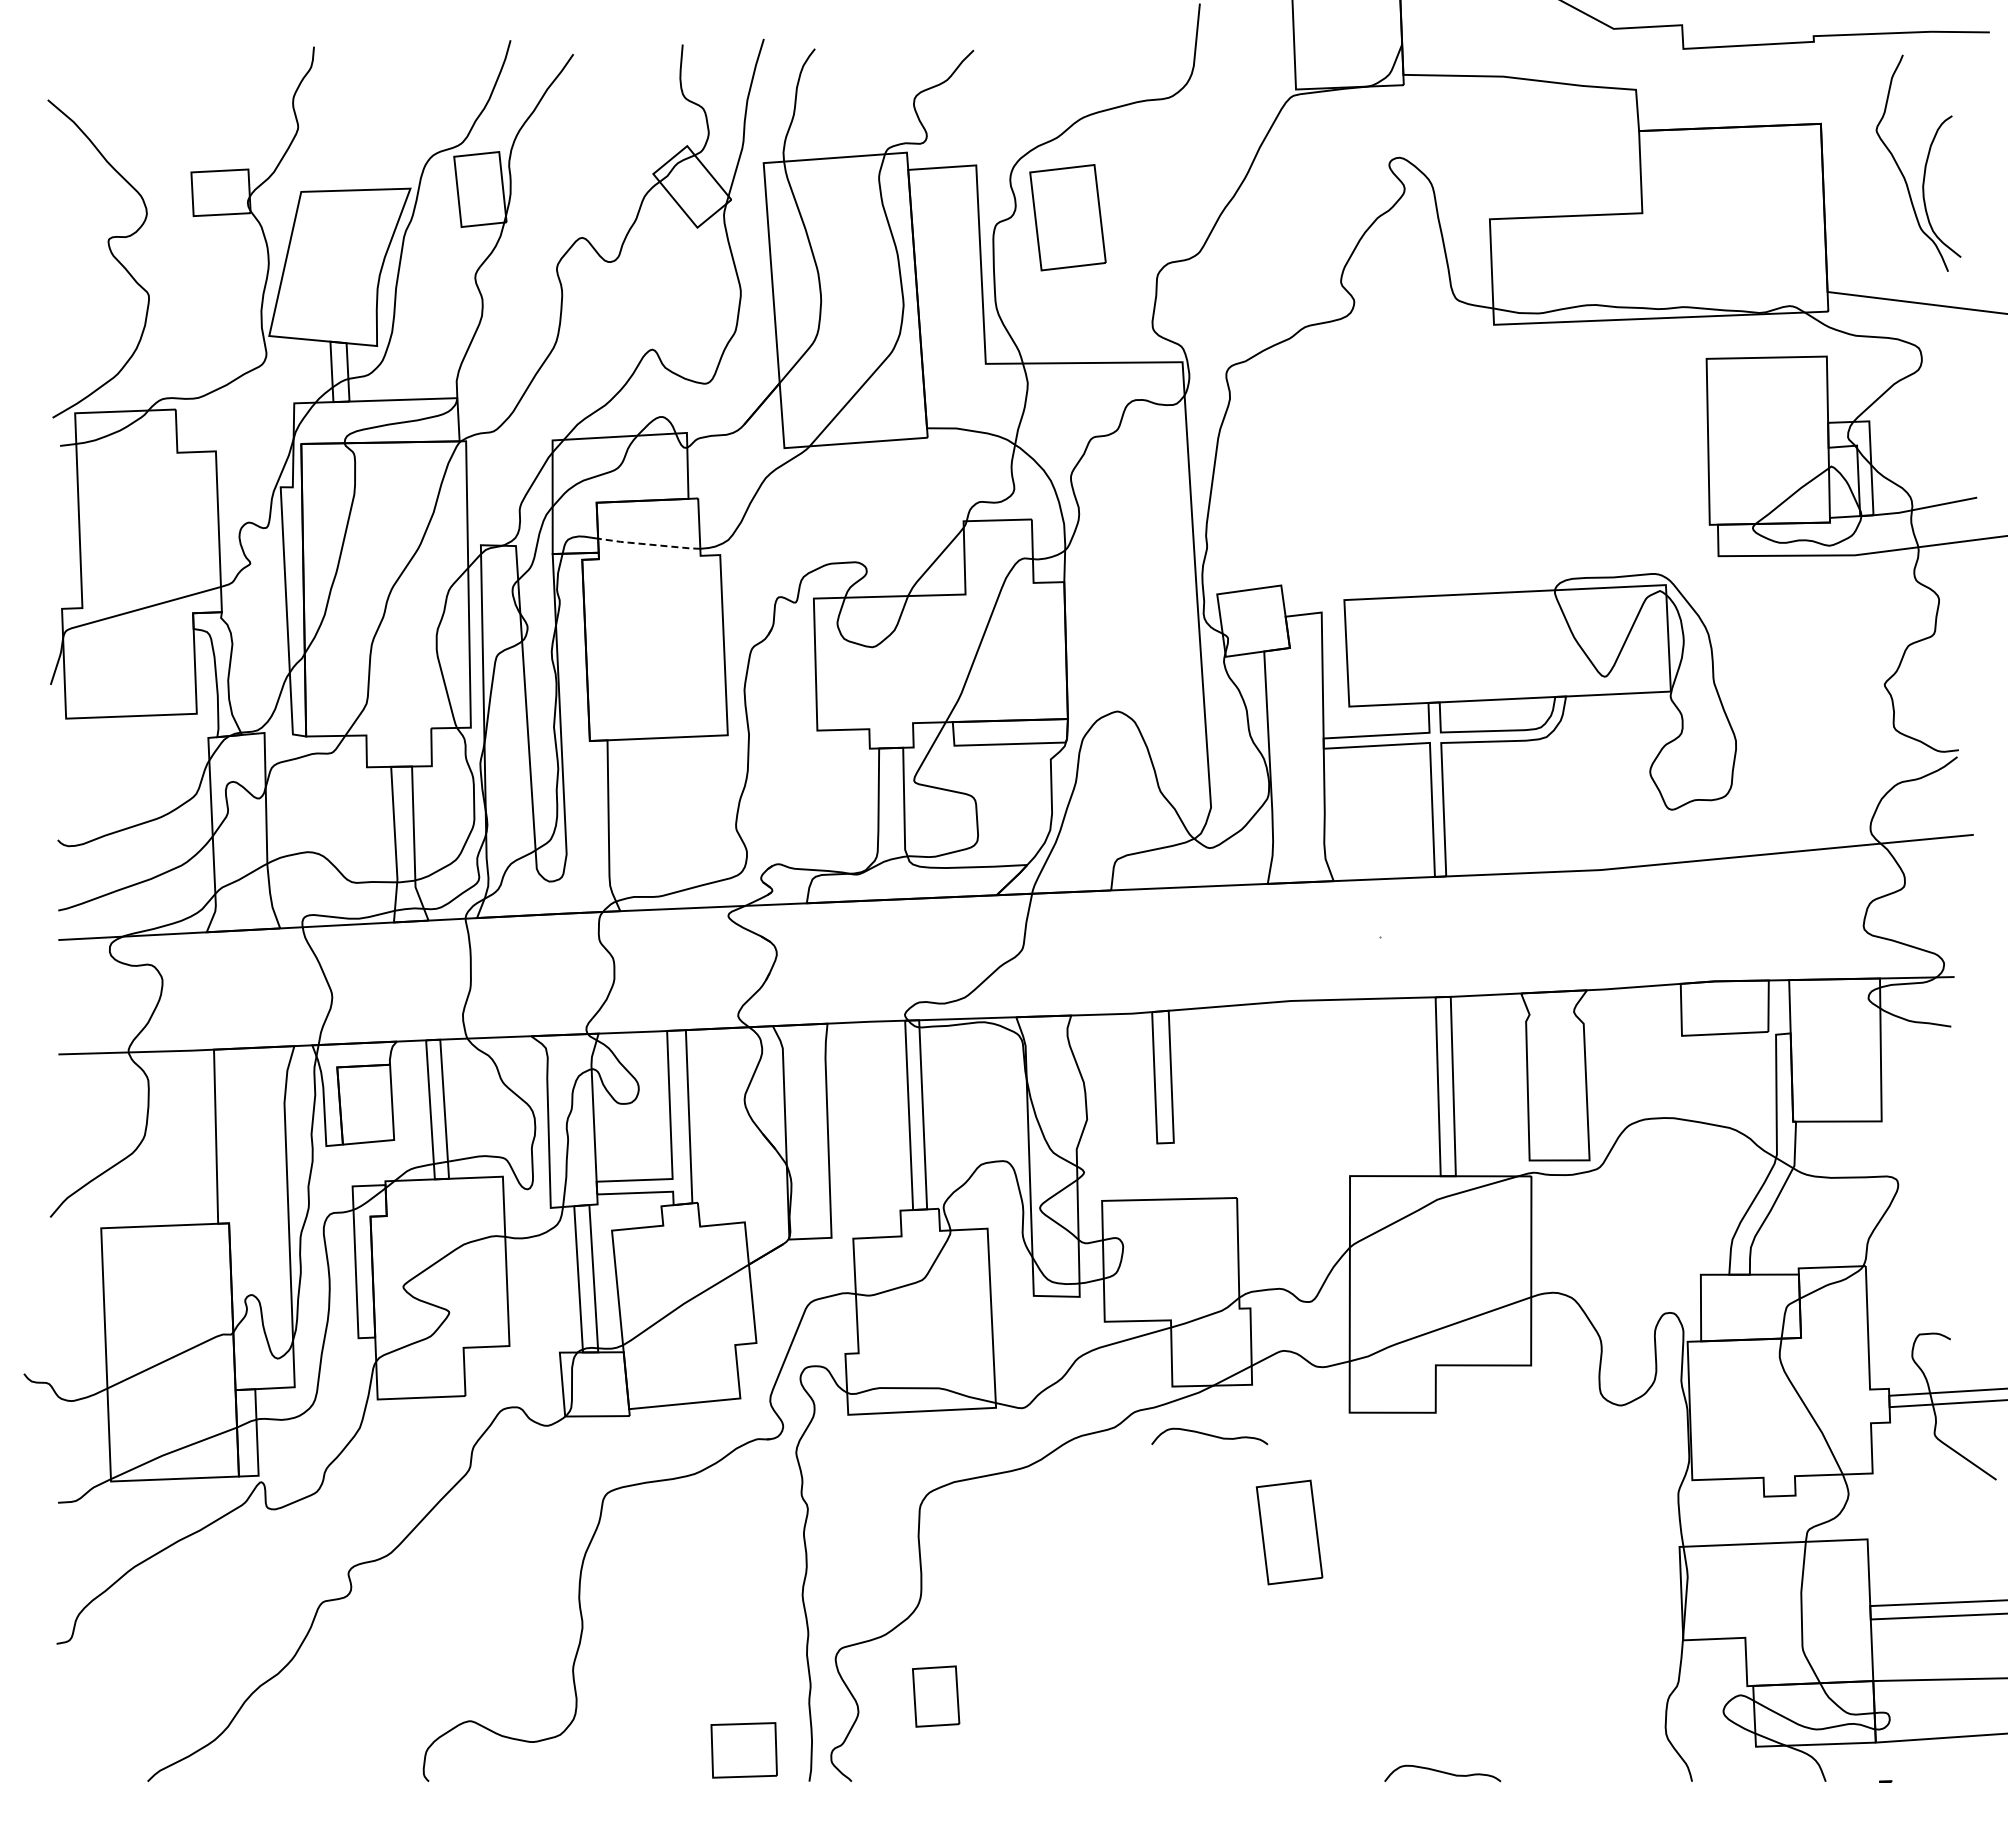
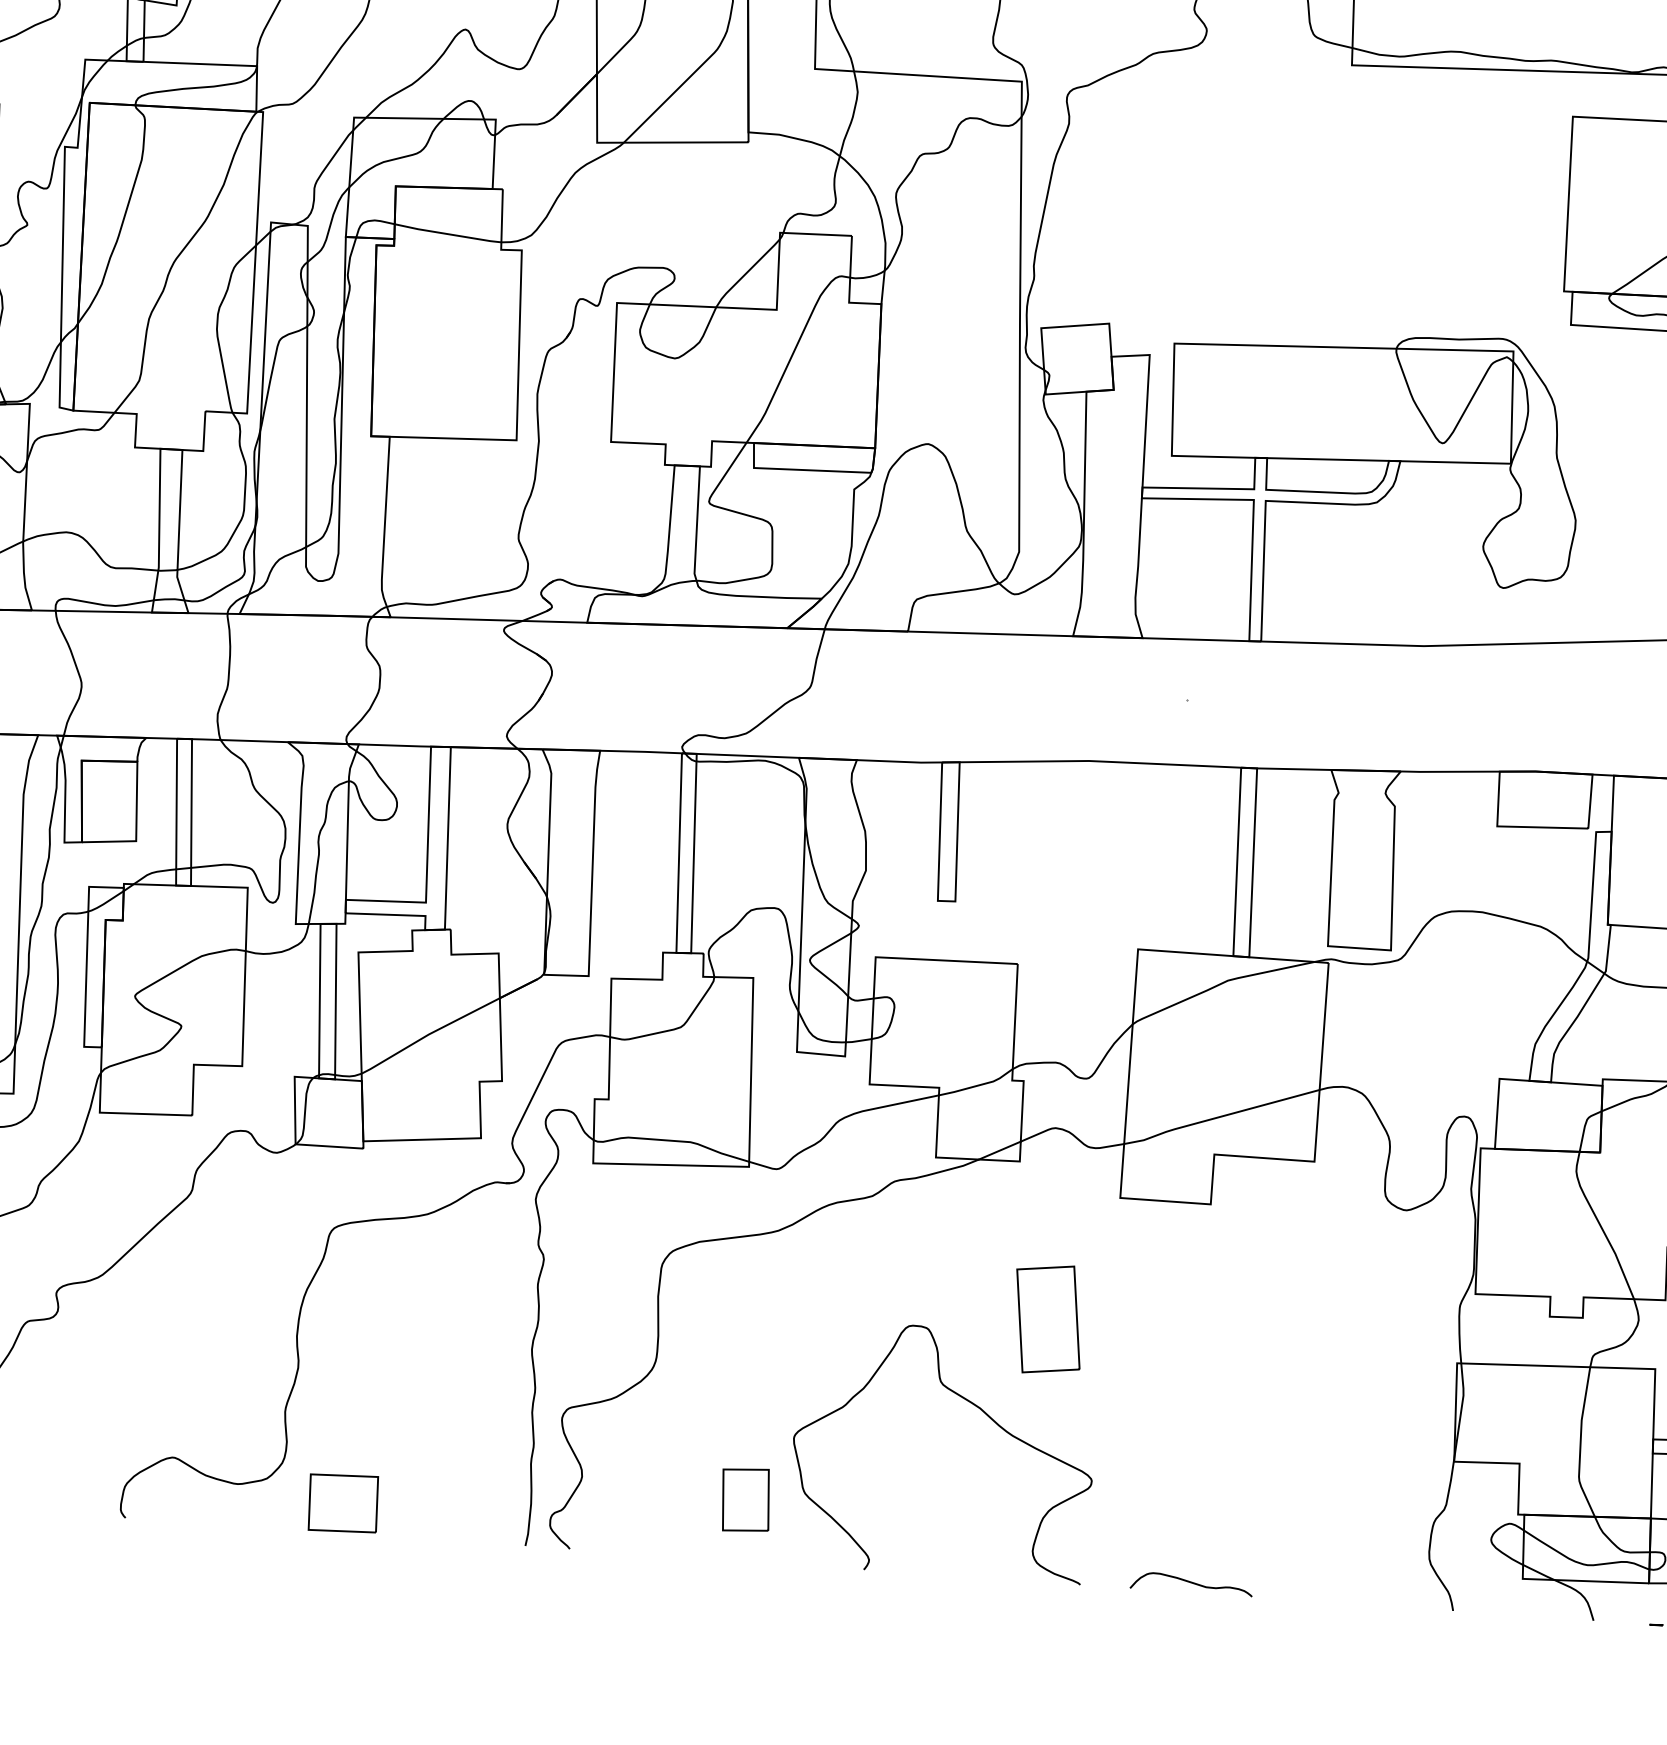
line: (649, 544) -> (448, 234), dashed -> solid
curve: (1209, 1436) -> (971, 1212), removed
curve: (1223, 1618) -> (972, 1404), added
part: (936, 1696) -> (746, 1500), moved
part: (743, 1750) -> (342, 1503), moved

